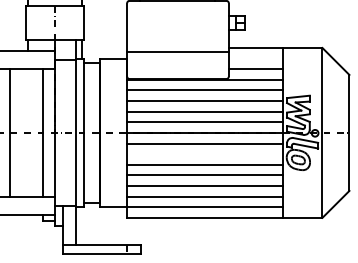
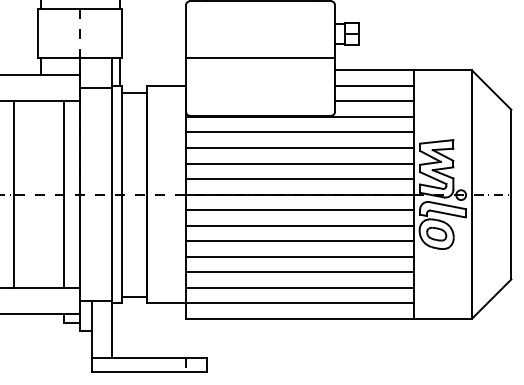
line: (177, 51) -> (259, 57), moved
line: (255, 58) -> (373, 85), added
line: (204, 154) -> (299, 226), added

